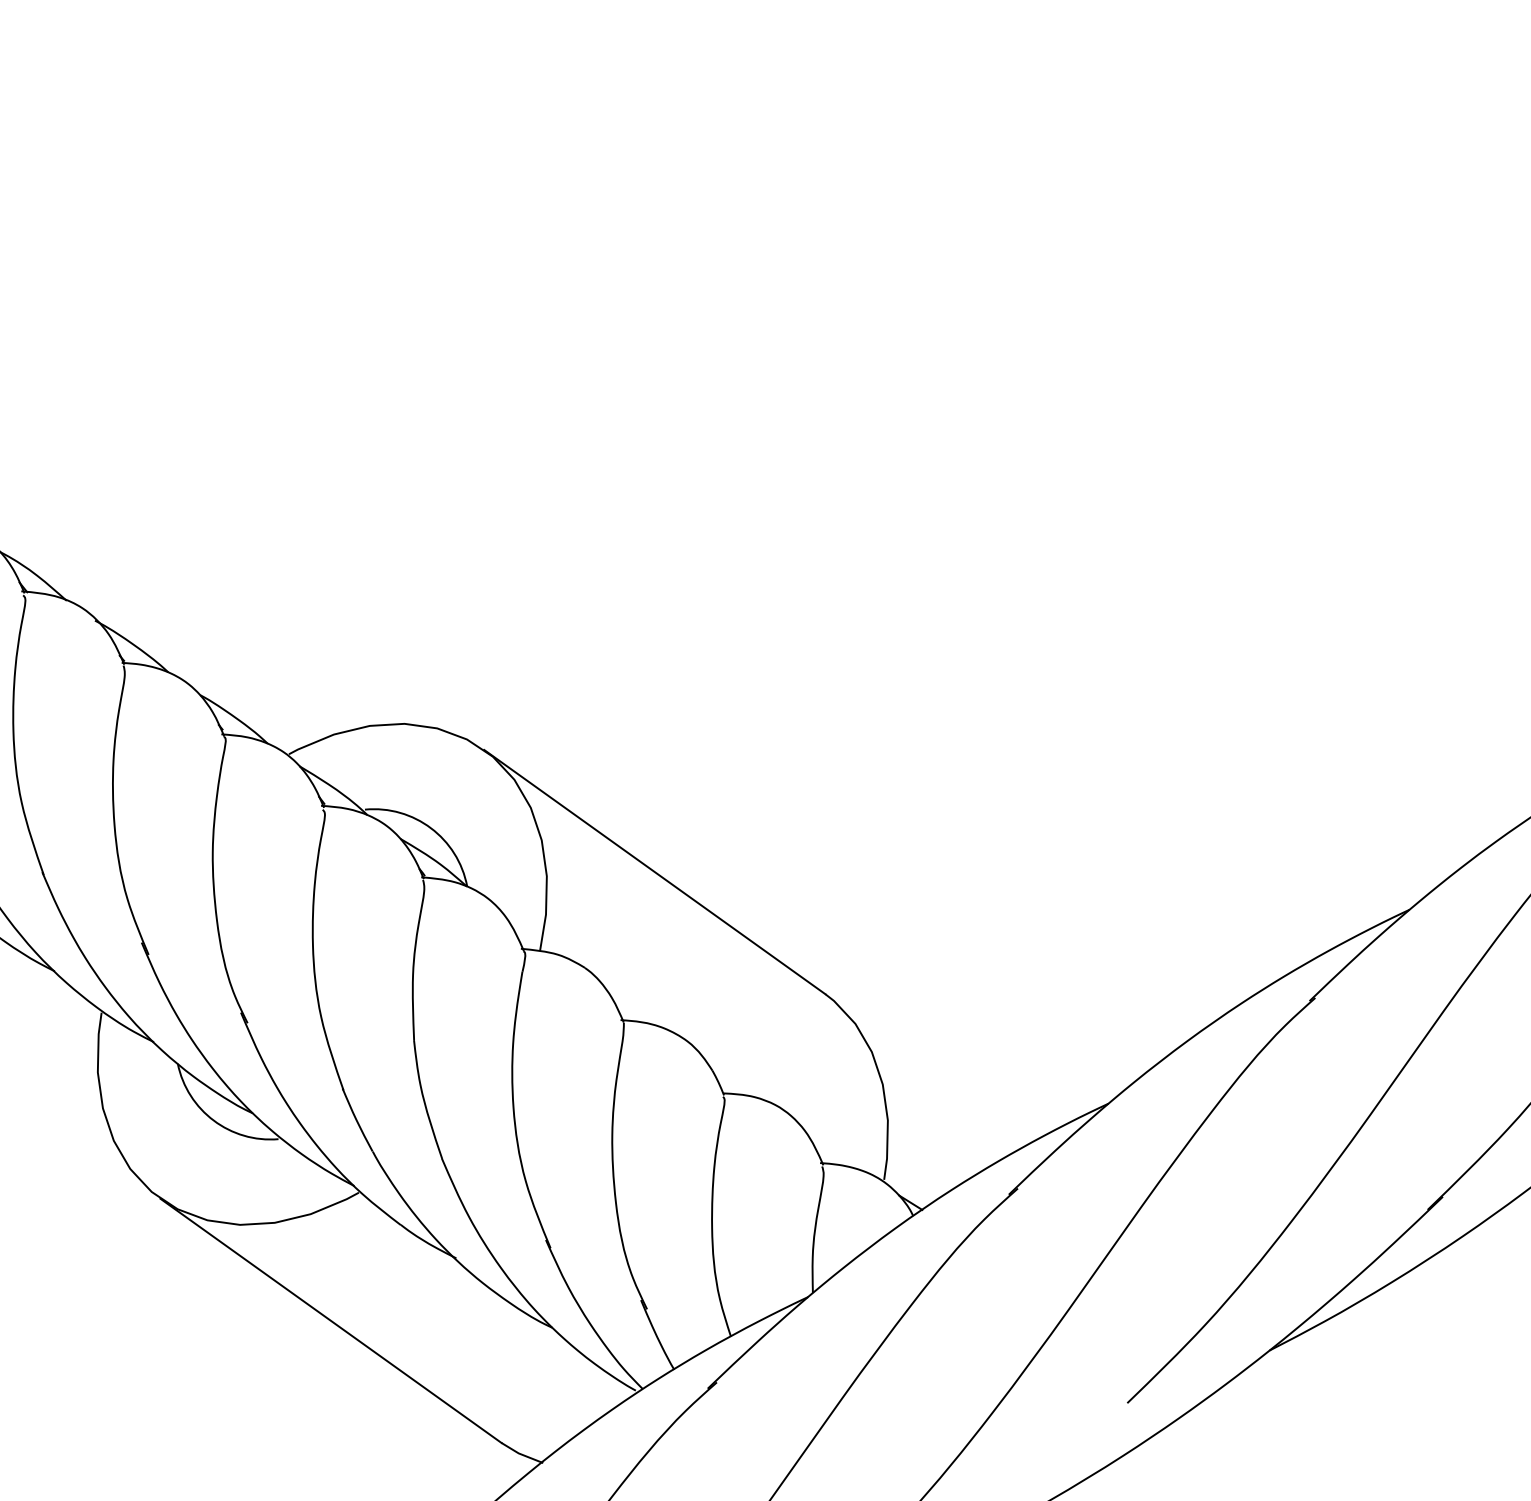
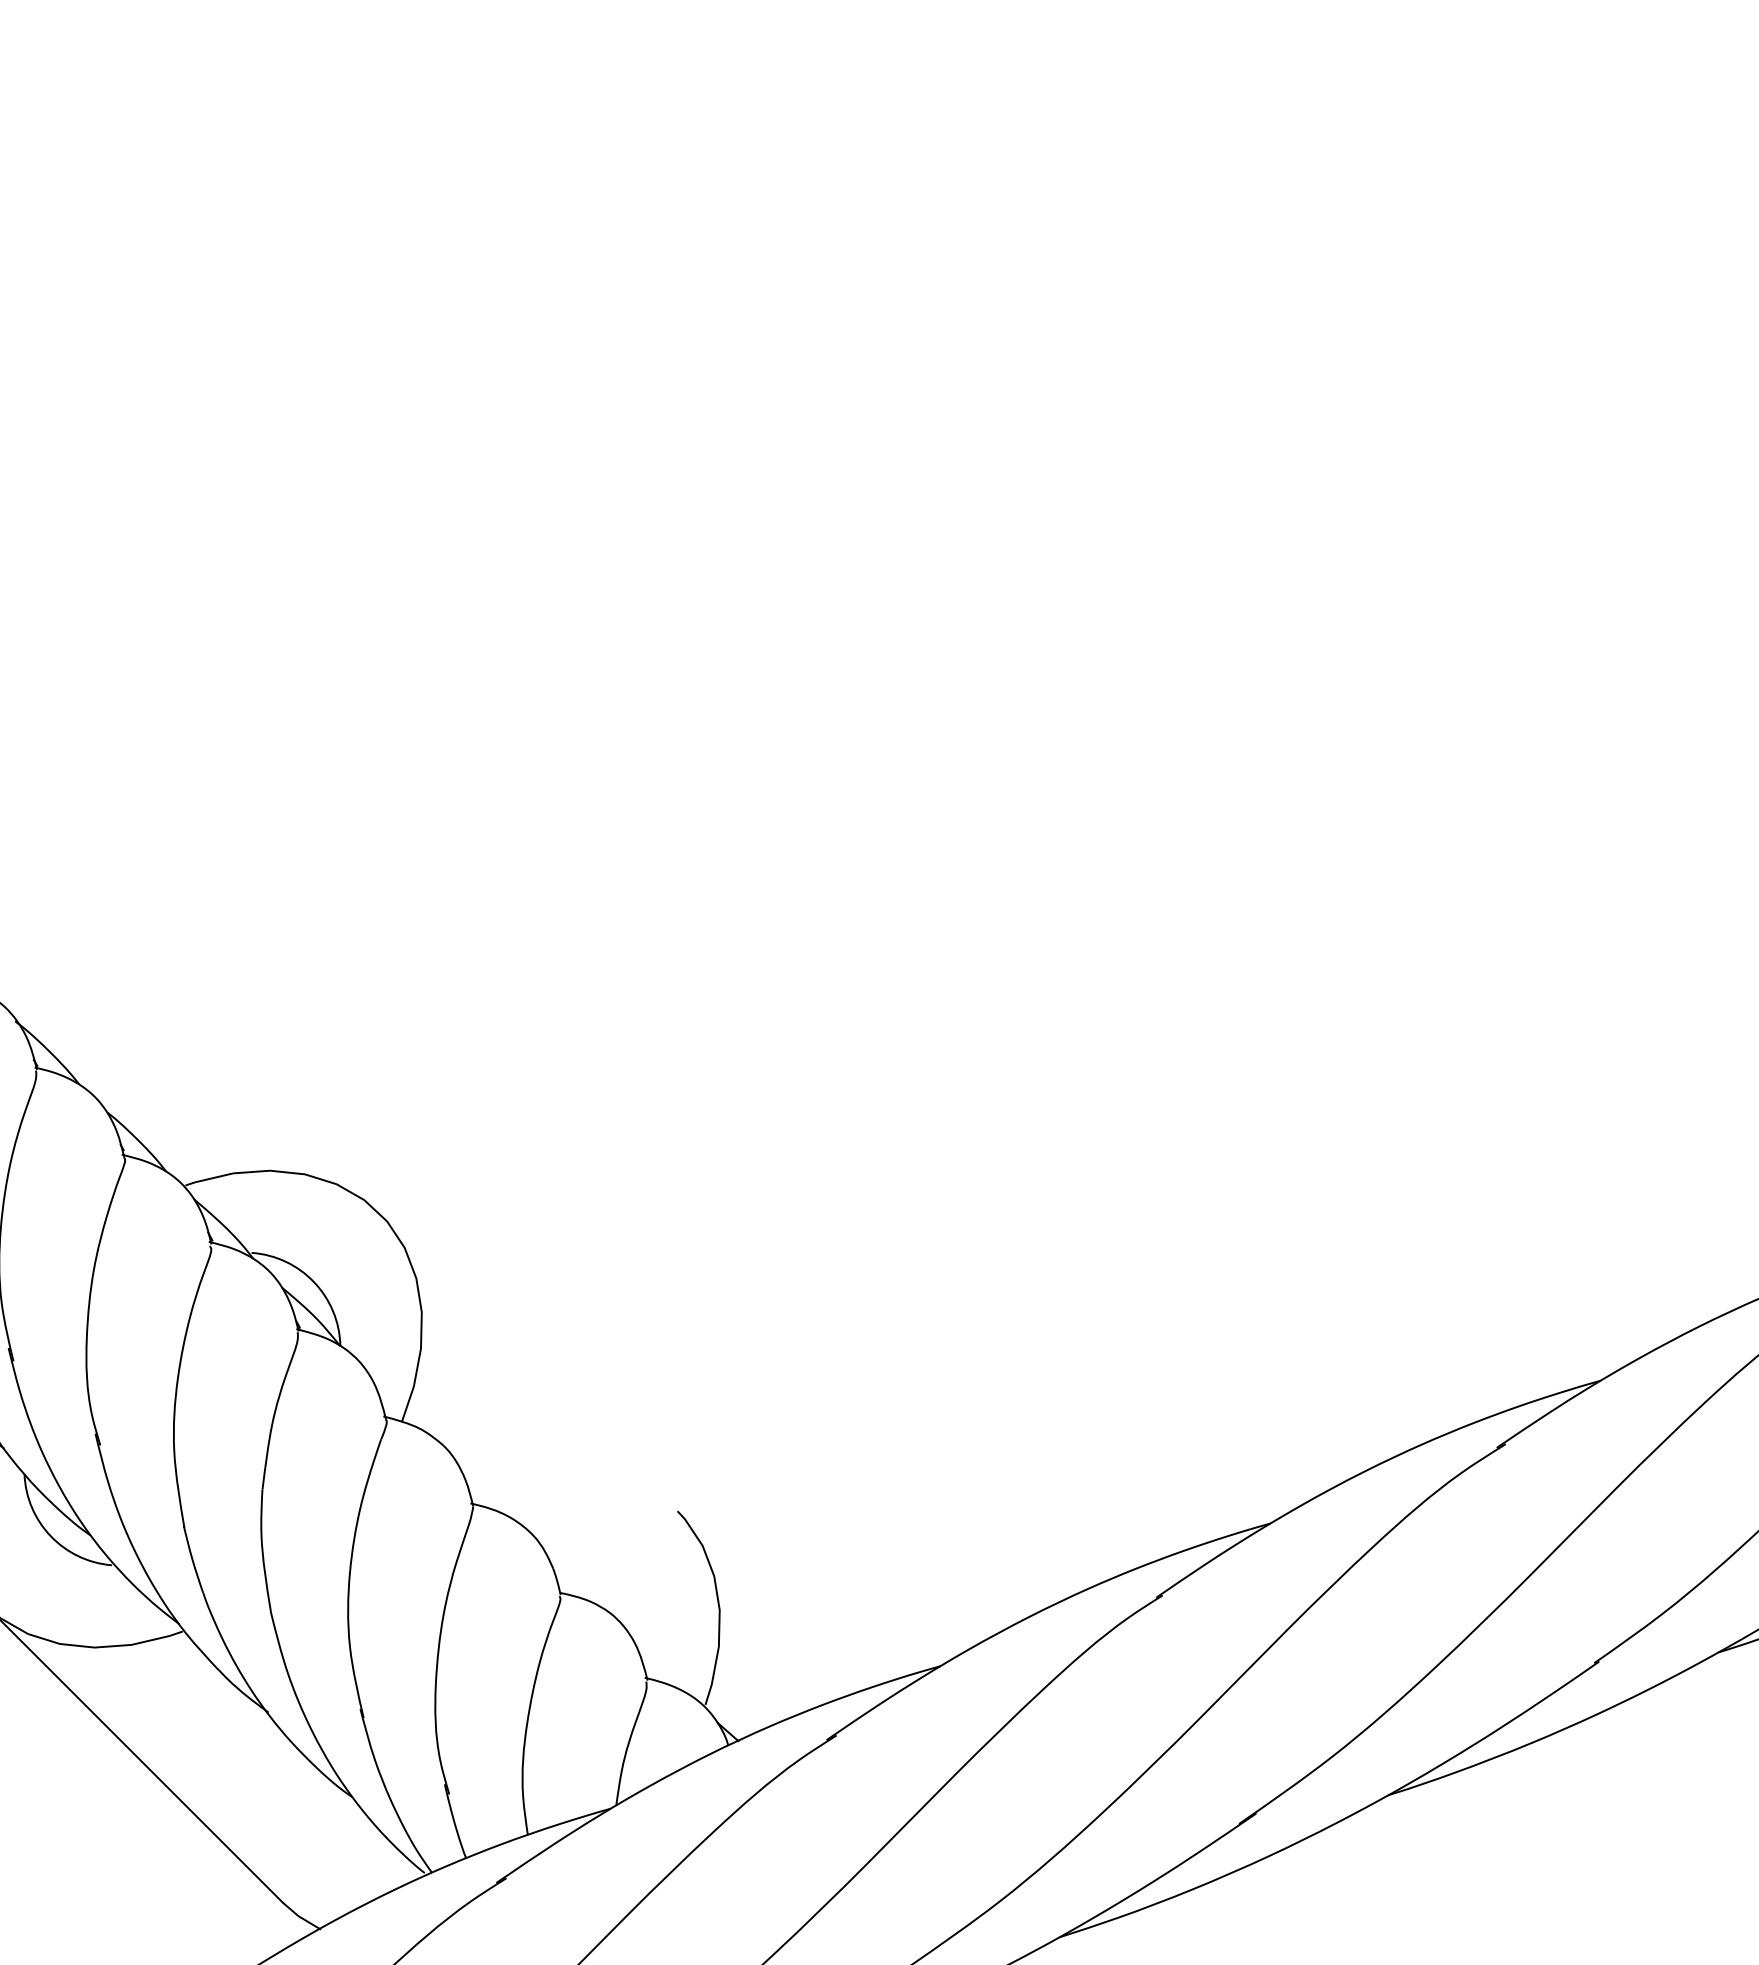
line: (654, 872) -> (528, 1362), removed

